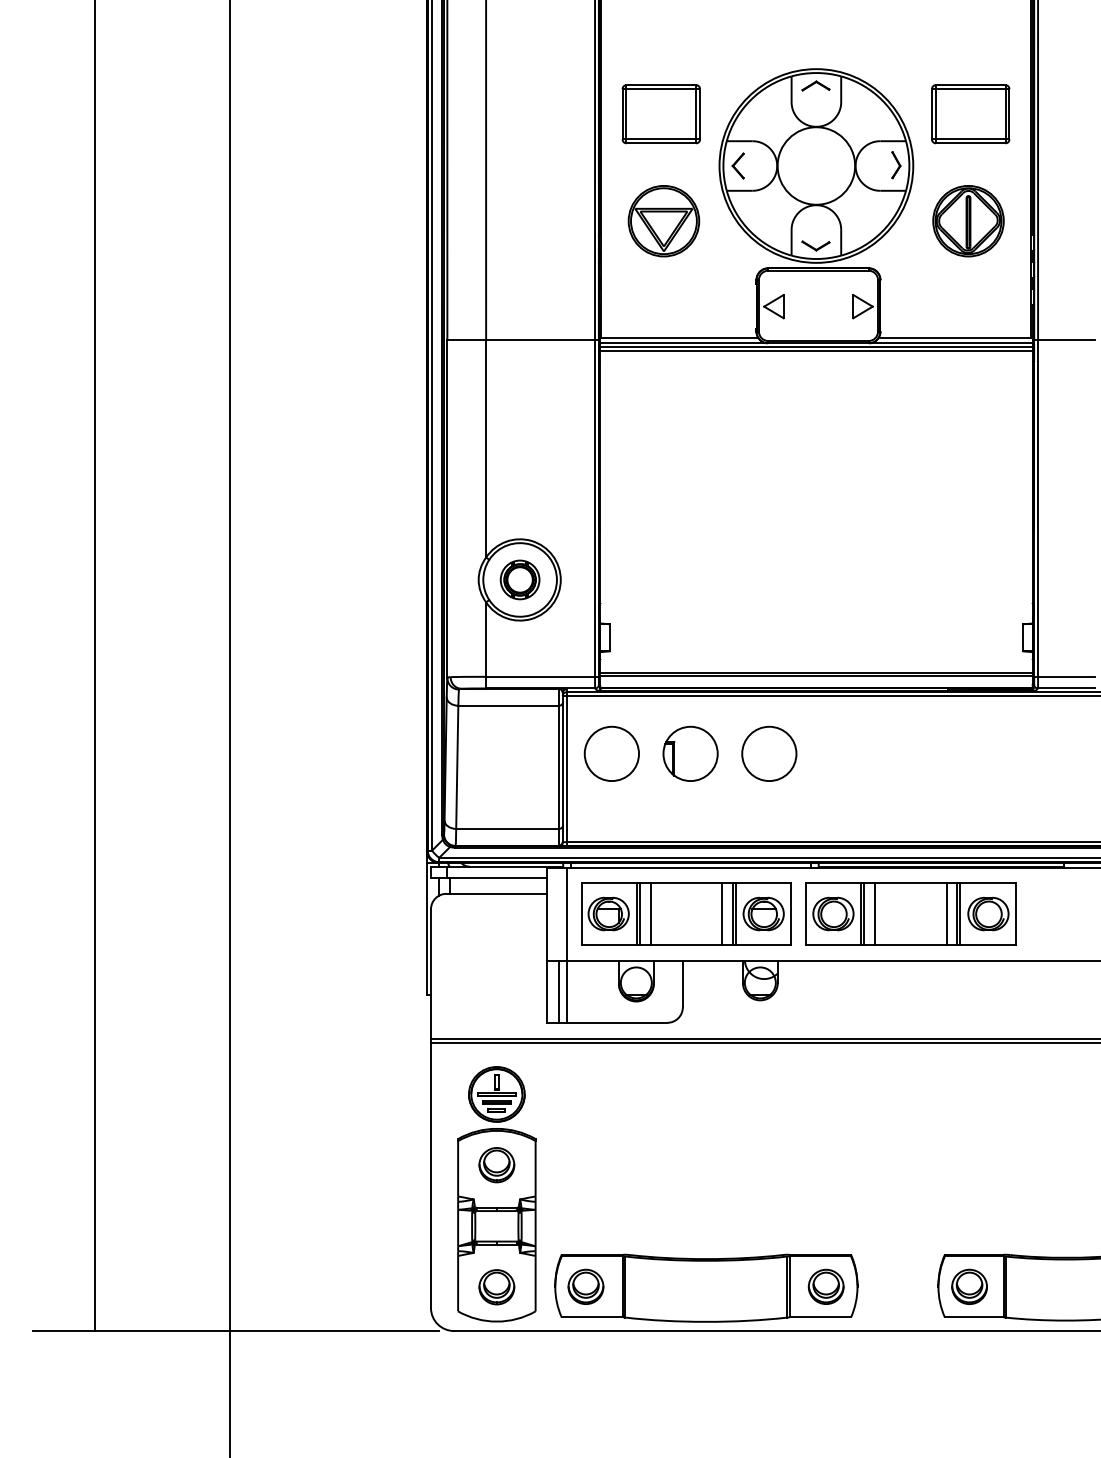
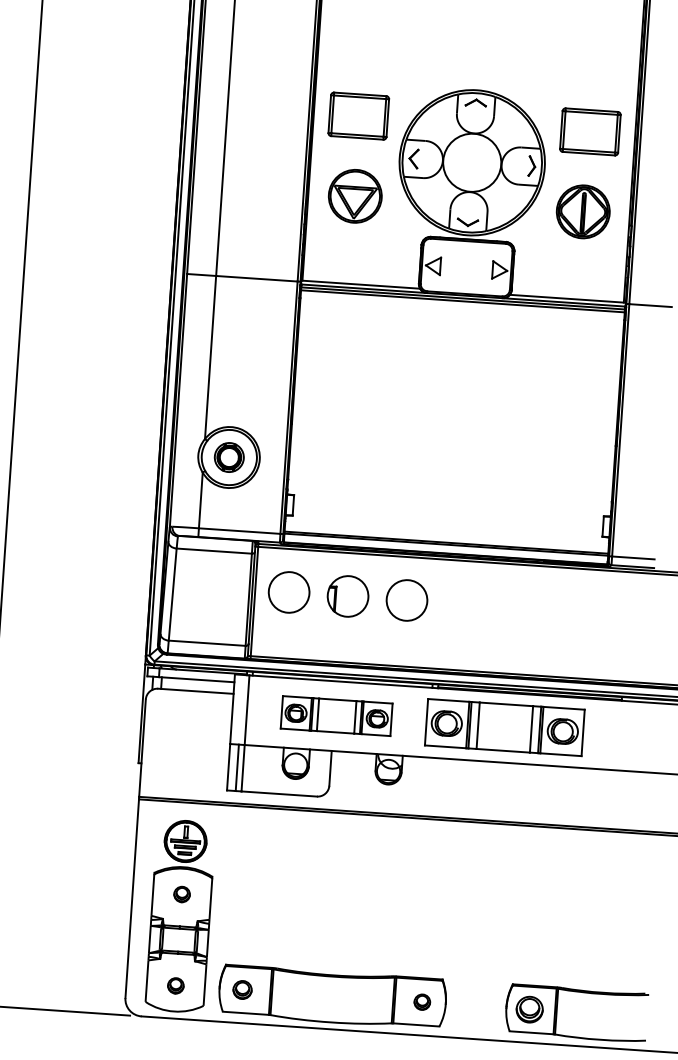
part: (686, 913) -> (336, 715), size x0.7
part: (496, 1165) -> (181, 894), size x0.6
part: (585, 1286) -> (242, 989), size x0.7
part: (825, 1286) -> (421, 1002), size x0.6
part: (496, 1287) -> (175, 985), size x0.6

